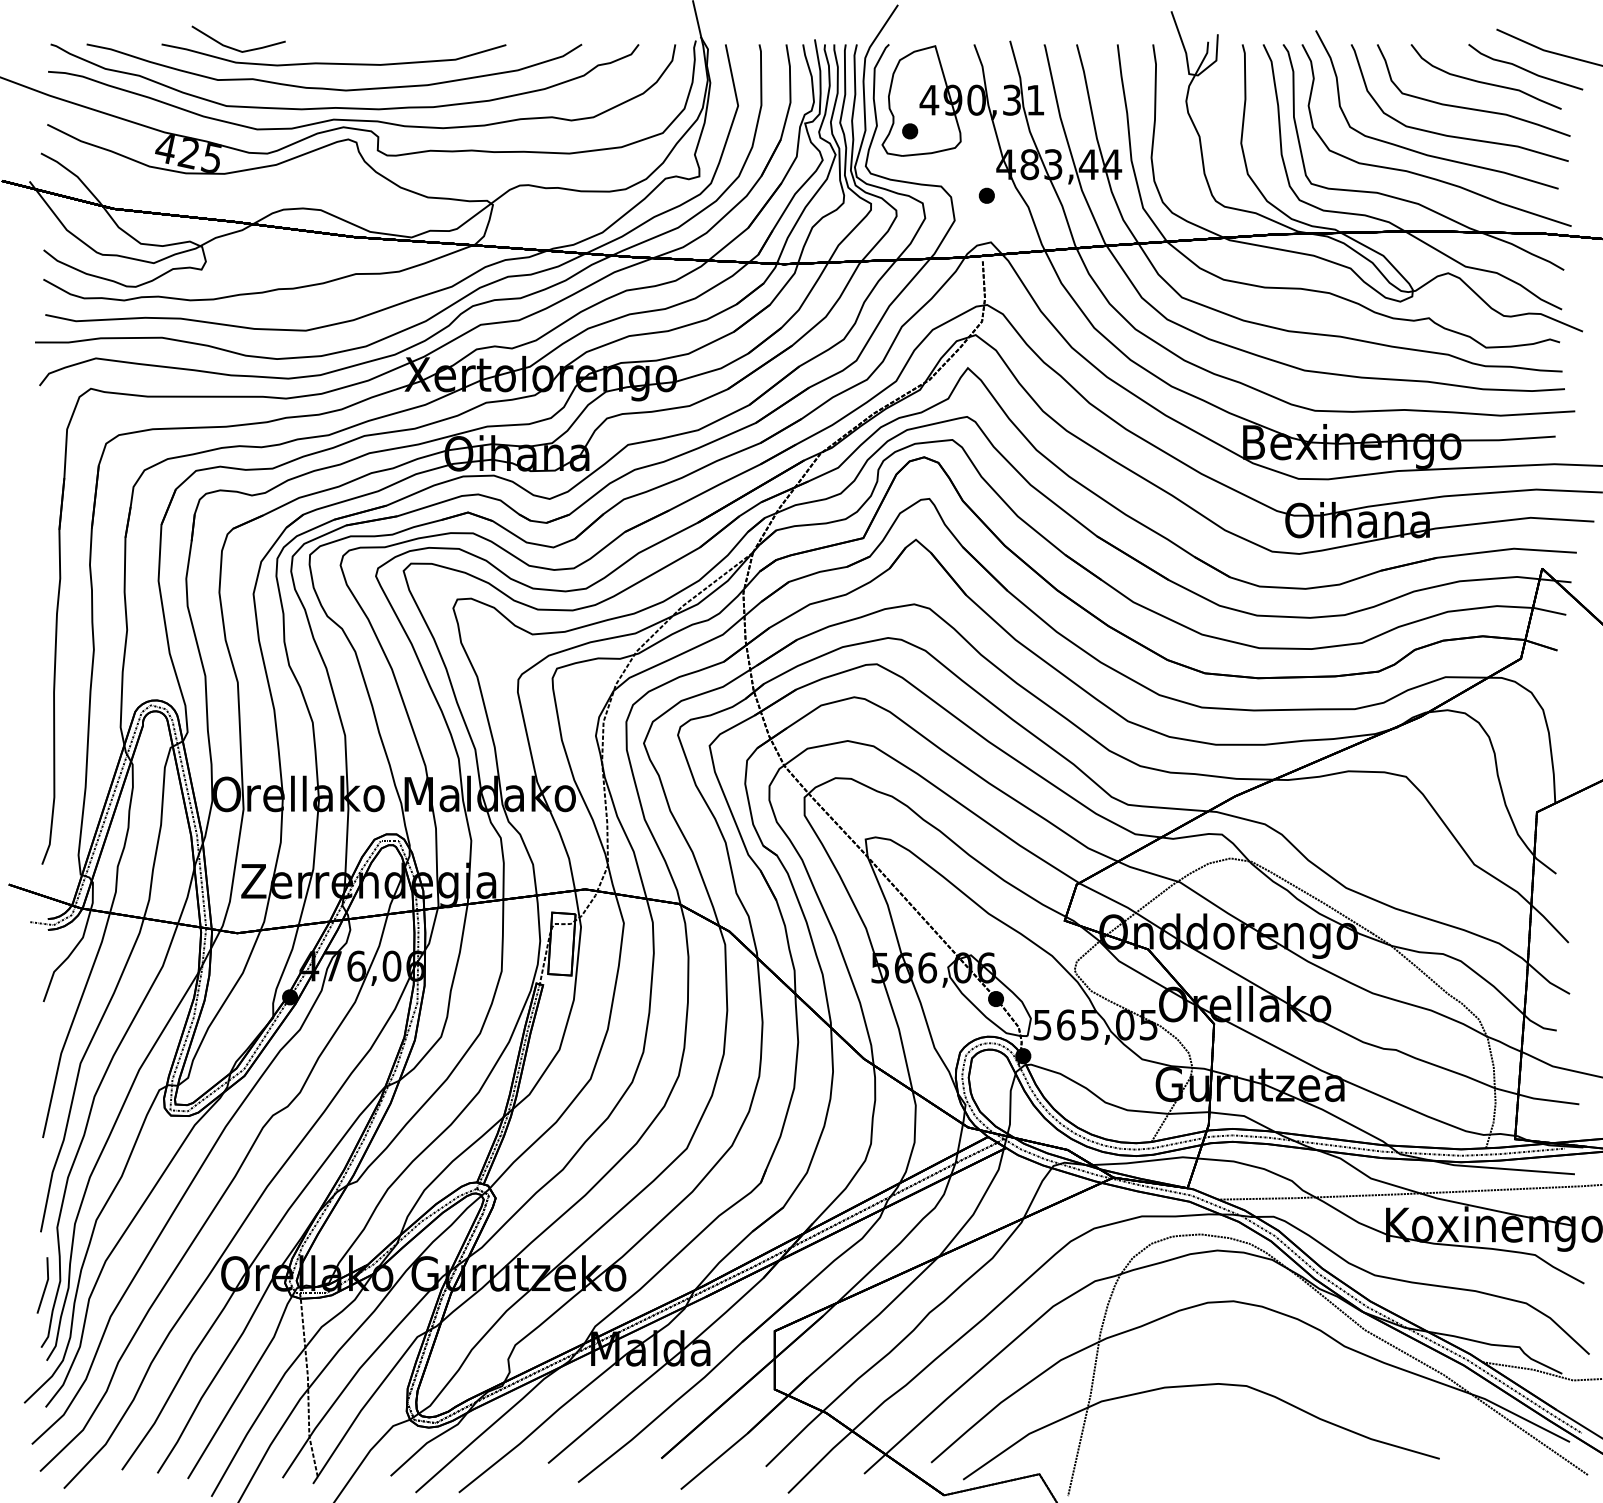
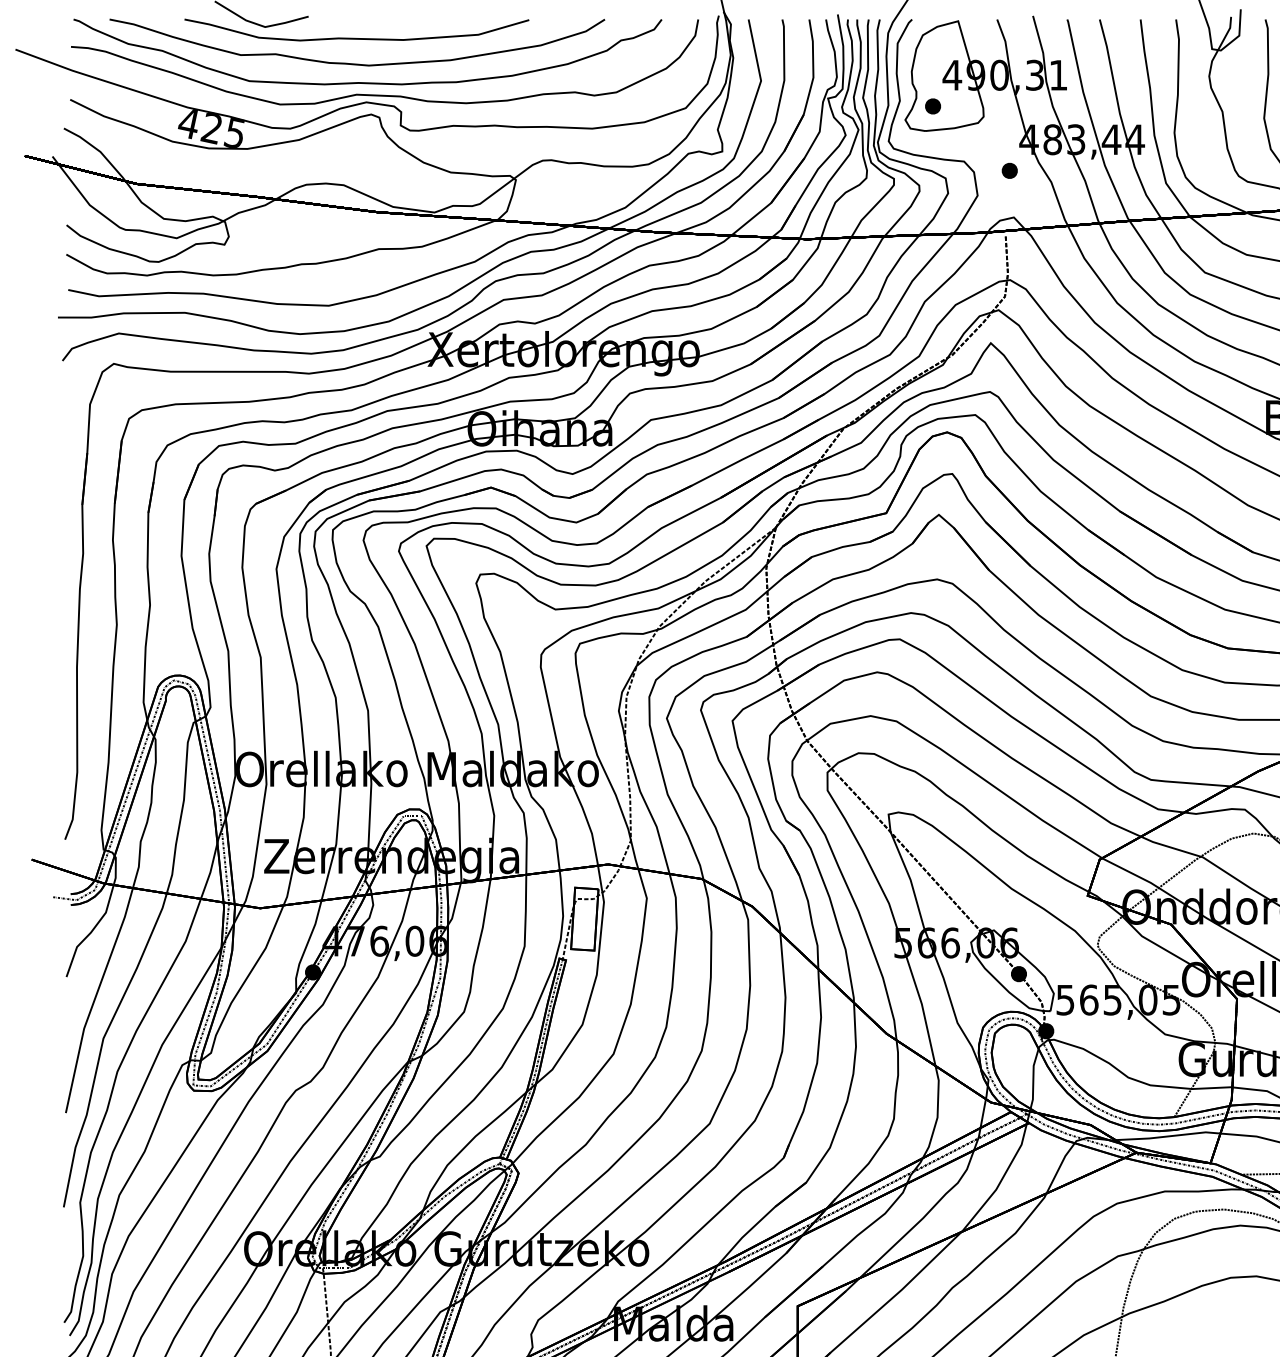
line: (44, 1287) -> (67, 1262), removed

